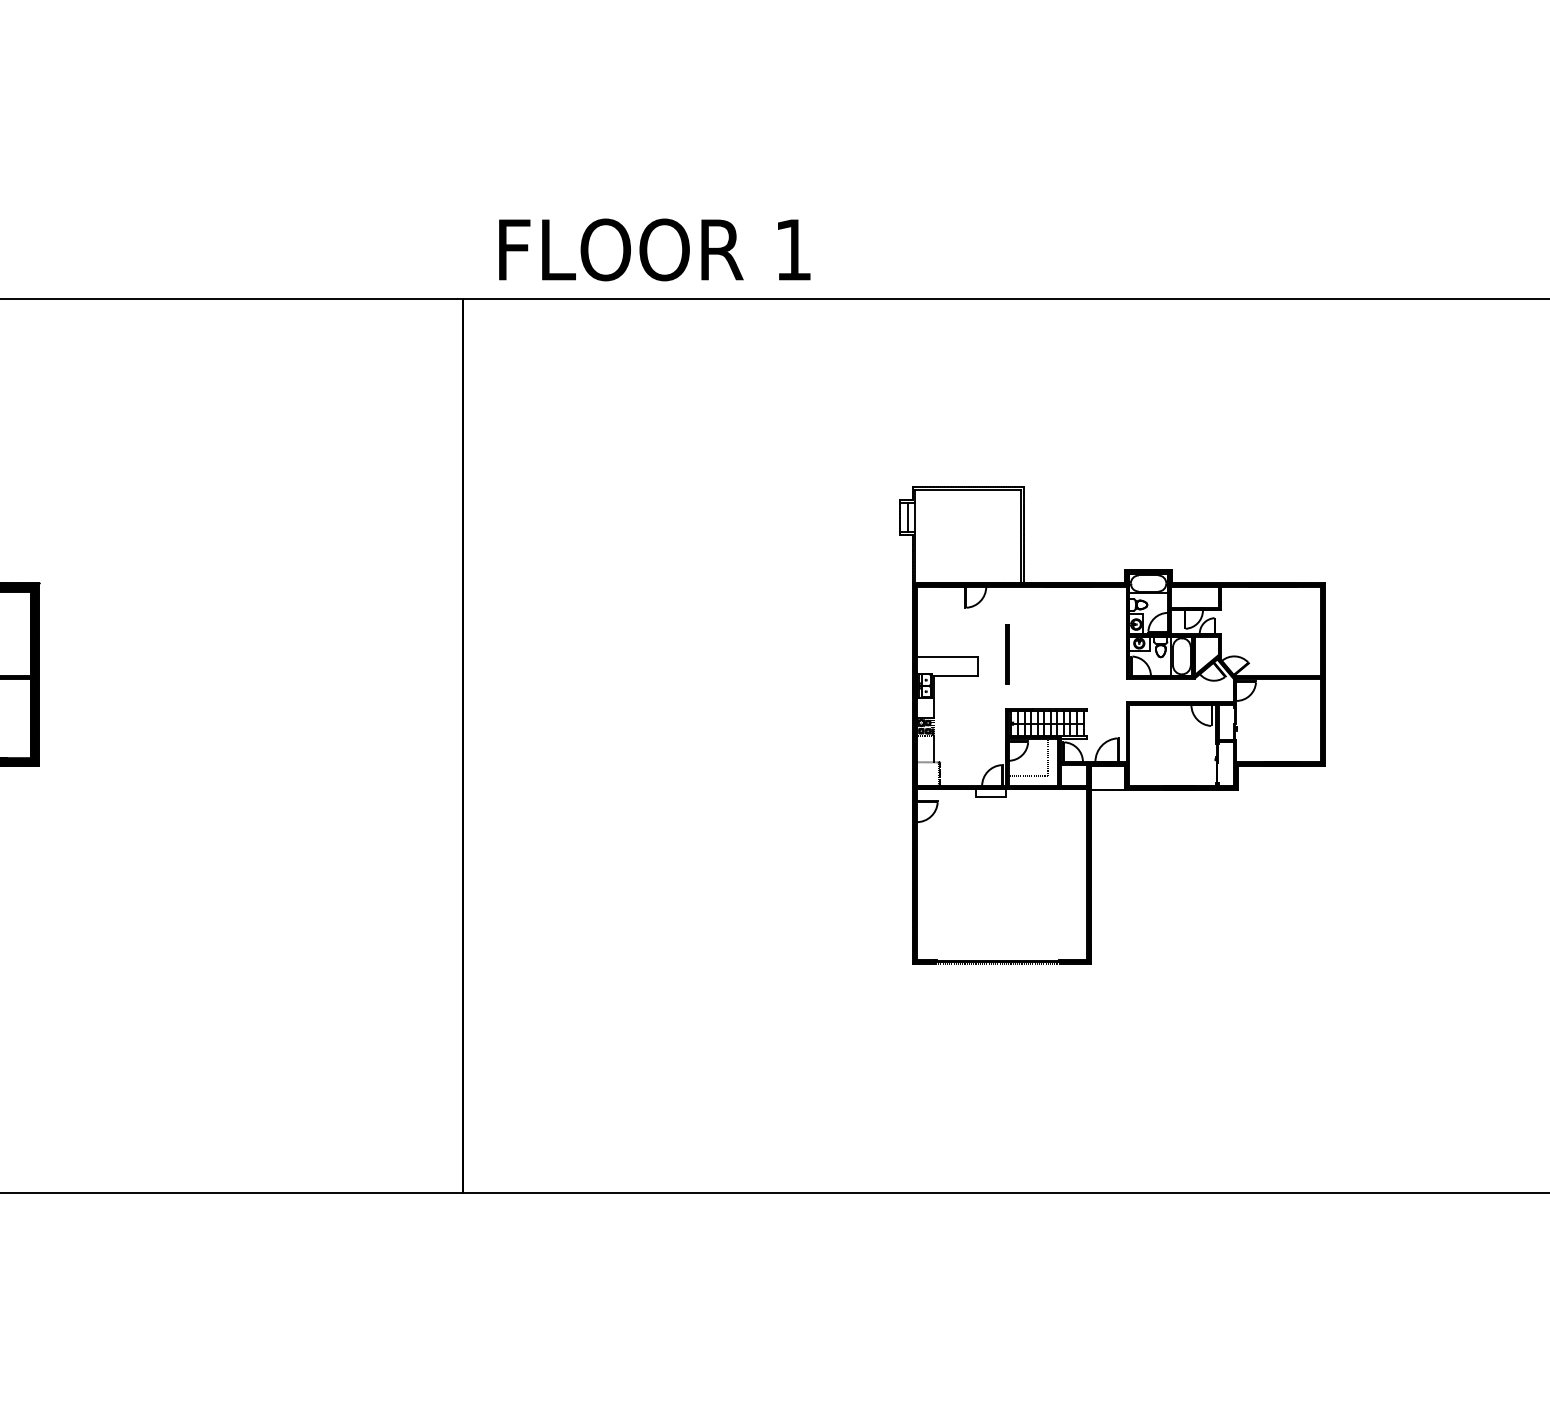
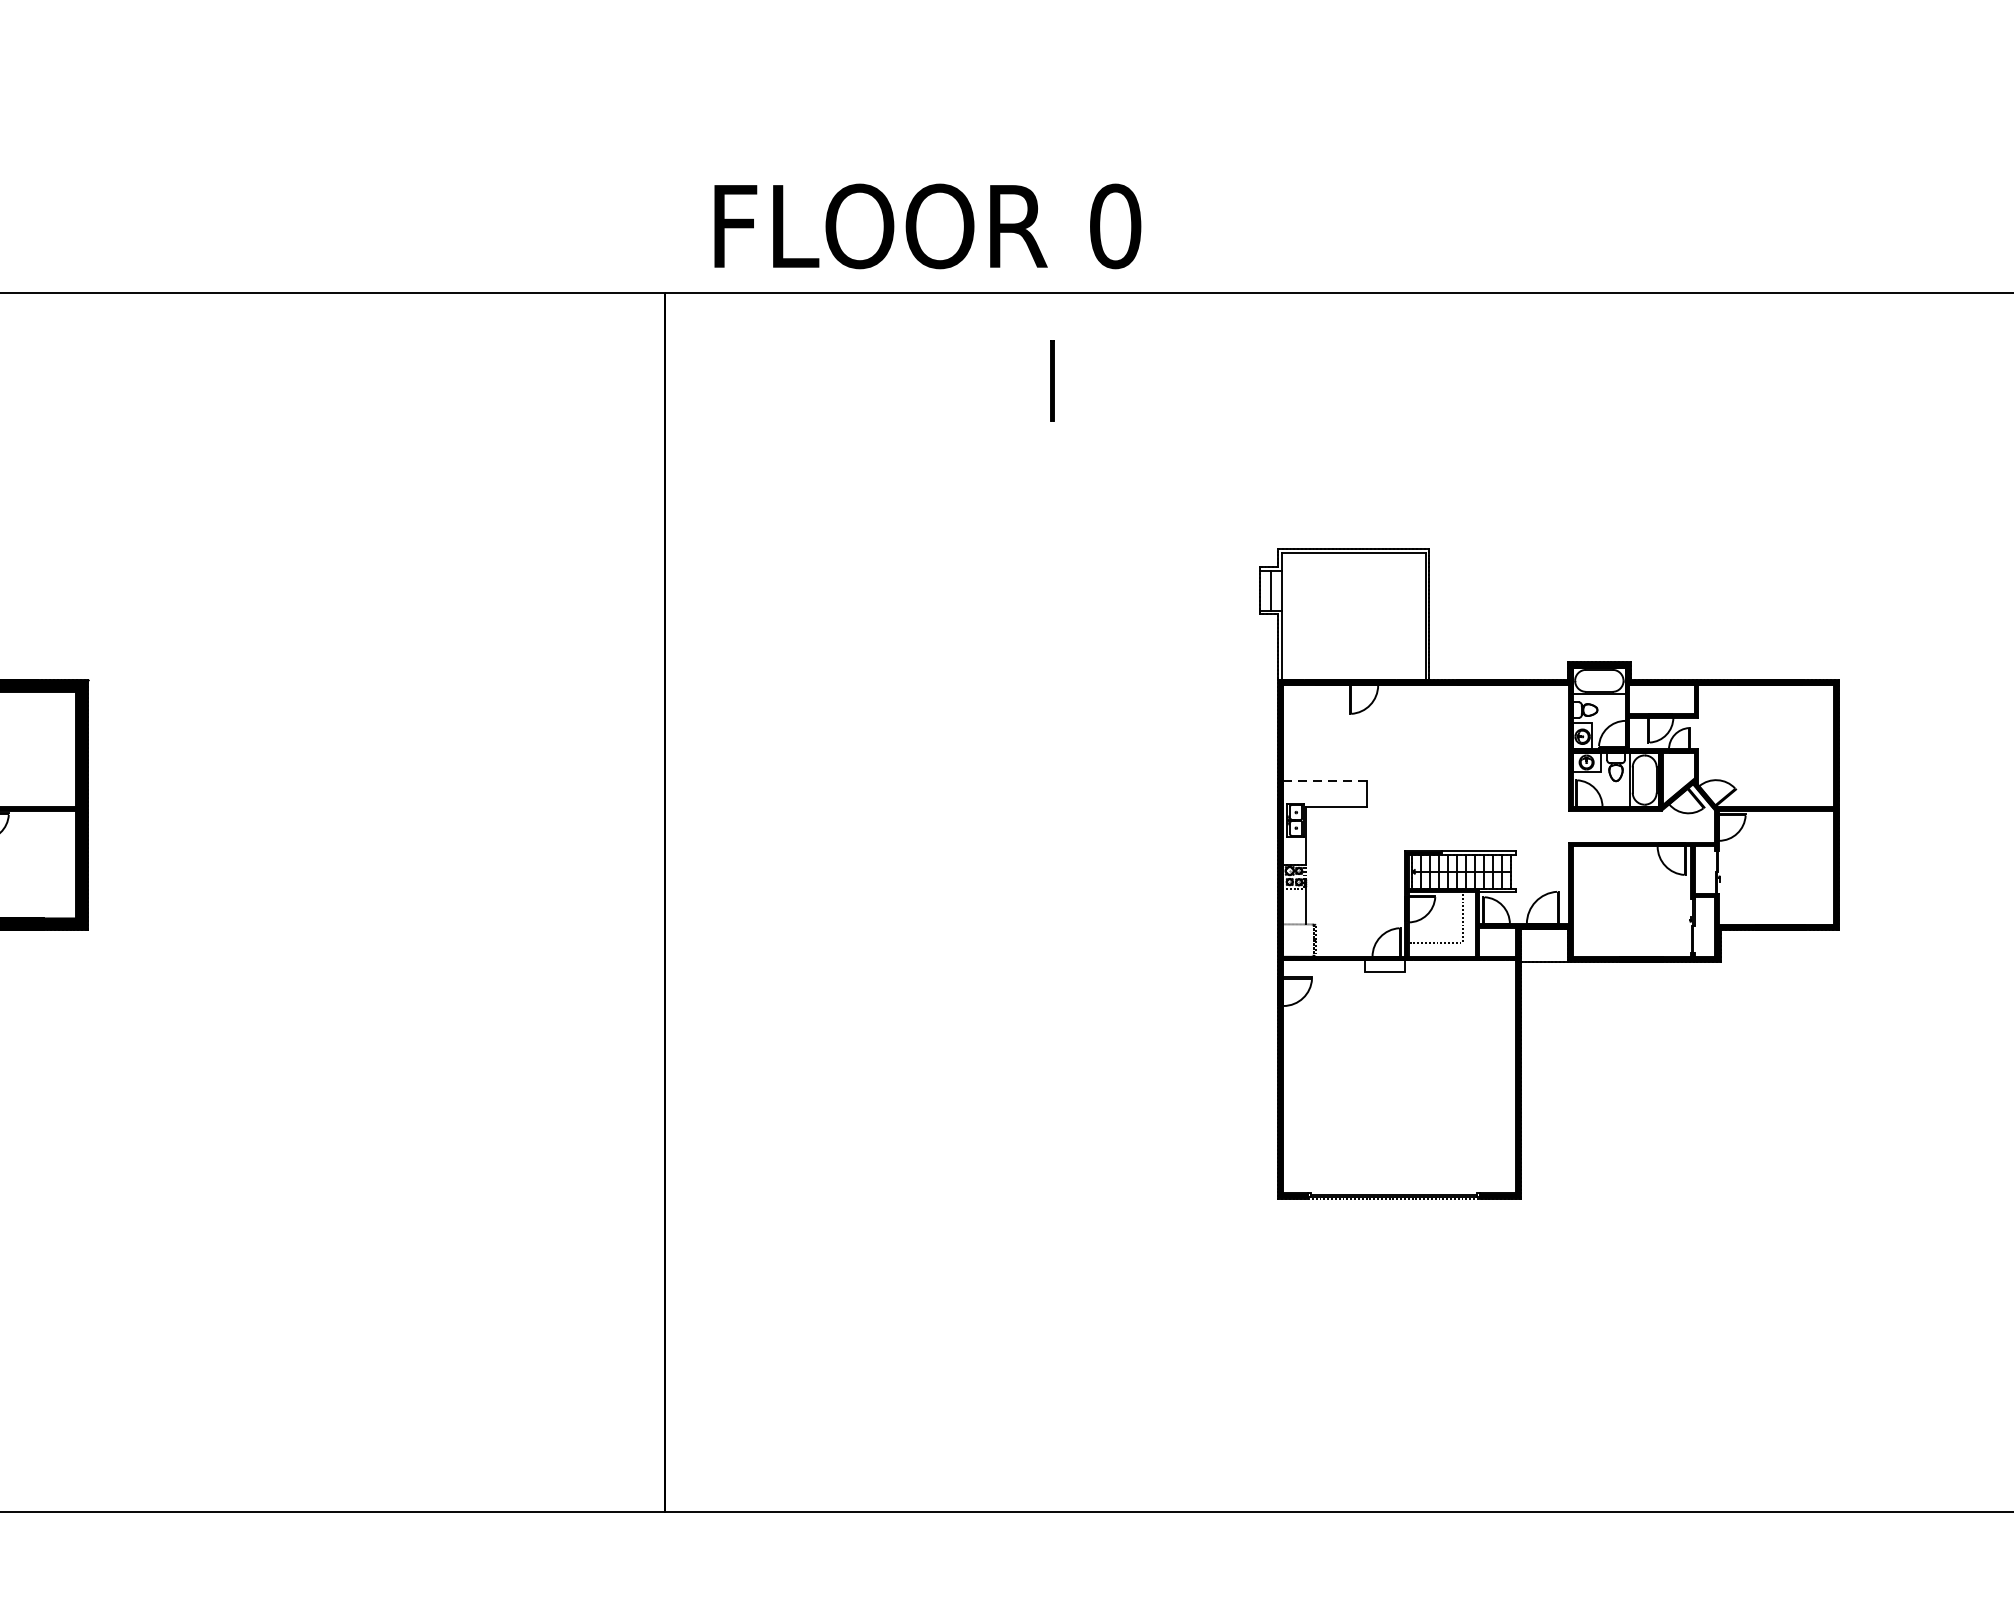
text: (793, 249) -> (1115, 225), 1 -> 0
line: (1007, 654) -> (1052, 381), moved
line: (947, 657) -> (1325, 781), solid -> dashed

